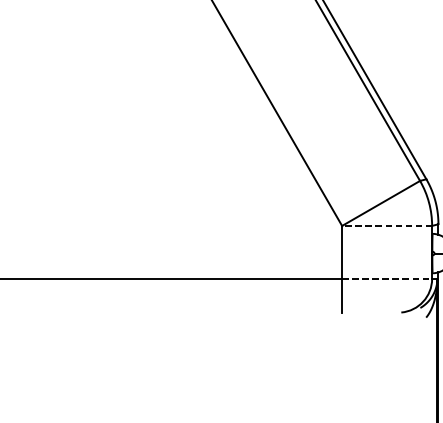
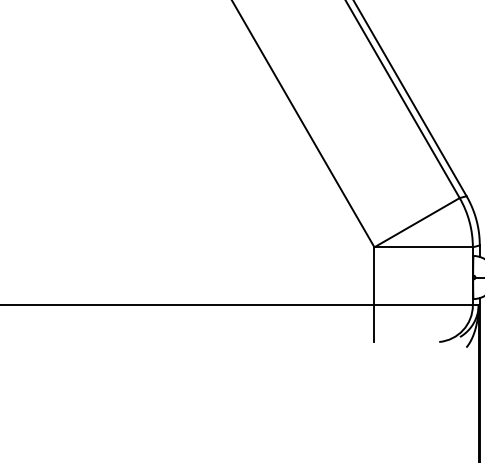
line: (386, 226) -> (423, 247), dashed -> solid
line: (387, 279) -> (424, 305), dashed -> solid

